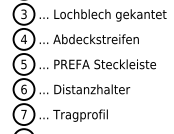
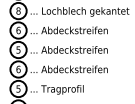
text: (23, 13) -> (18, 10), 3 -> 8
text: (23, 39) -> (18, 30), 4 -> 6
text: (104, 64) -> (81, 50), ... PREFA Steckleiste -> ... Abdeckstreifen
text: (95, 89) -> (74, 69), ... Distanzhalter -> ... Abdeckstreifen
text: (23, 114) -> (18, 88), 7 -> 5

